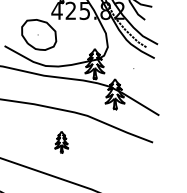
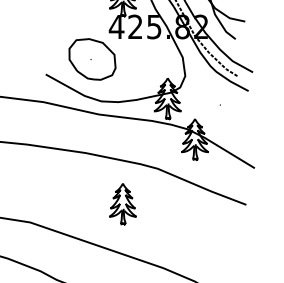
part: (61, 142) -> (122, 204), size x1.43

